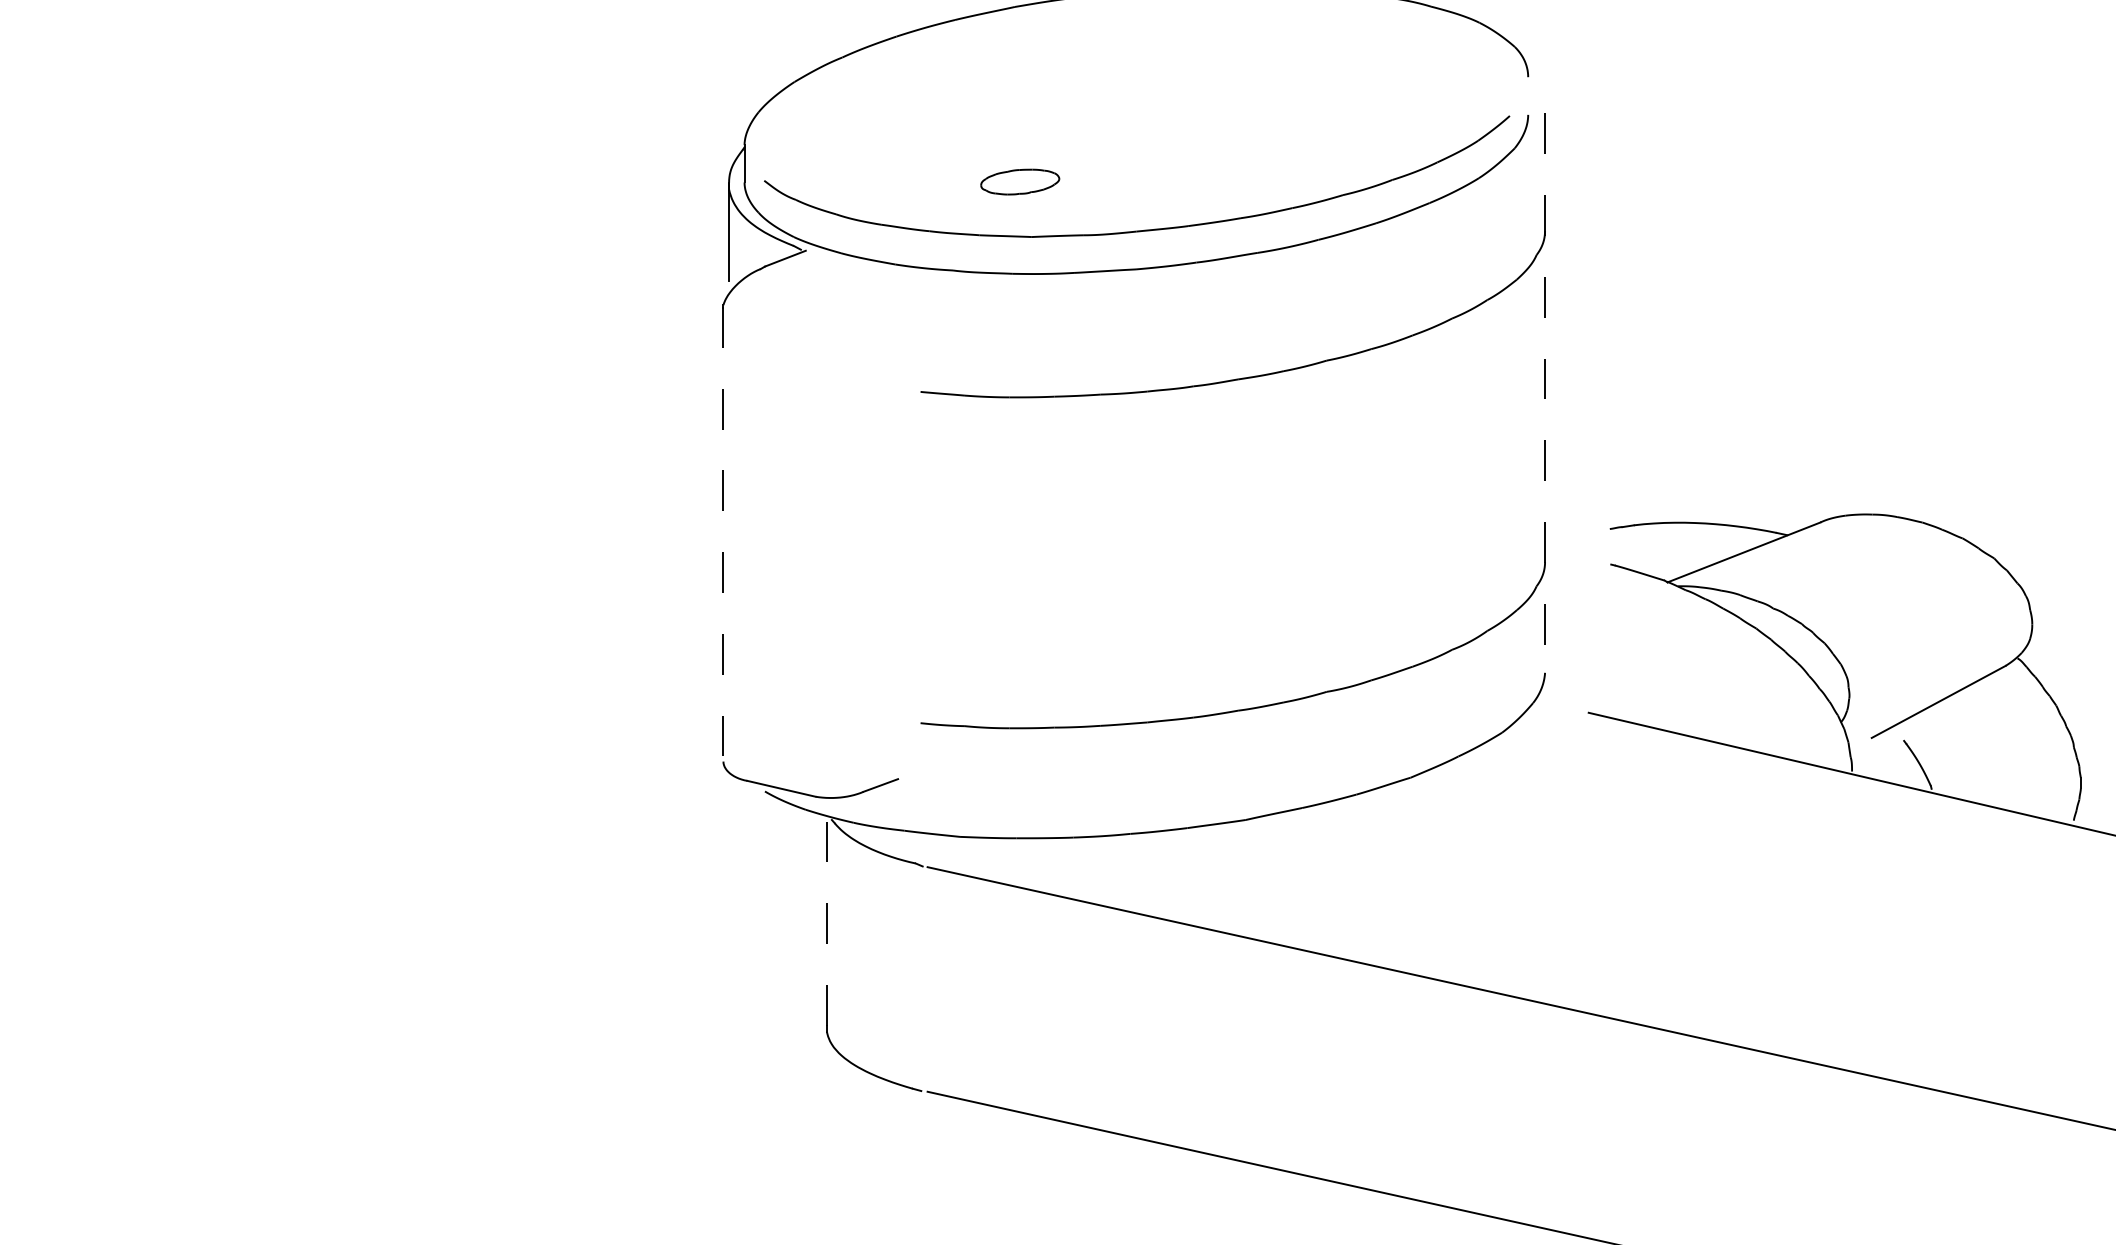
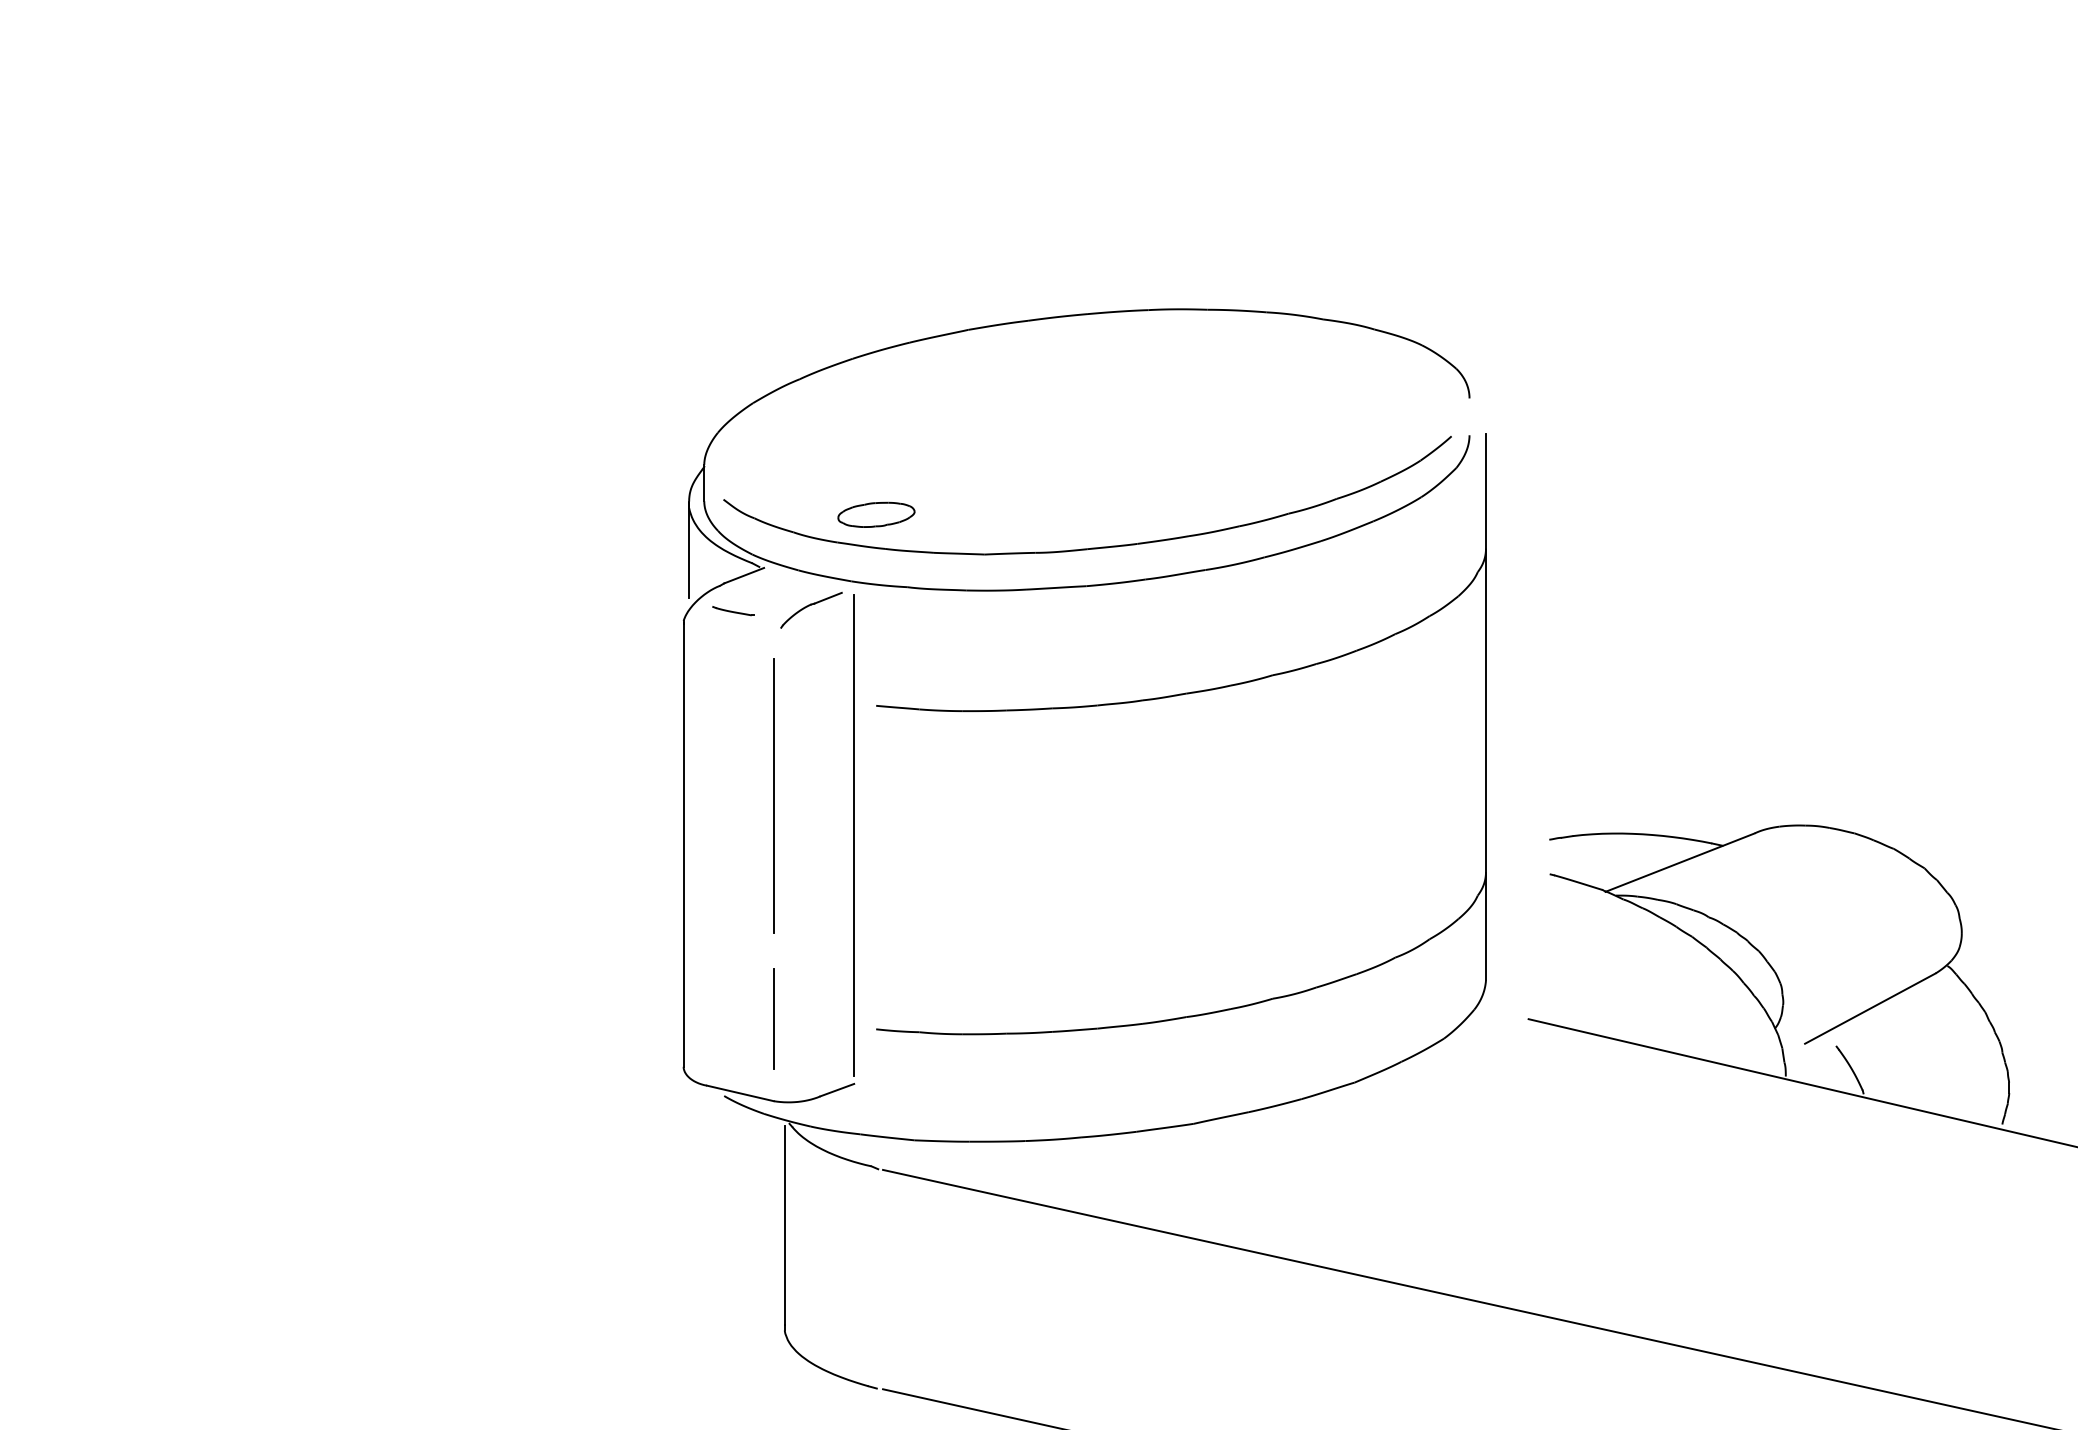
part: (1020, 181) -> (876, 514), moved
part: (854, 293) -> (811, 609), added
line: (774, 295) -> (733, 611), added
line: (1545, 393) -> (1486, 707), dashed -> solid
line: (815, 483) -> (773, 795), added
line: (898, 523) -> (854, 834), added
line: (723, 534) -> (683, 845), dashed -> solid
line: (815, 712) -> (773, 1018), added
line: (826, 924) -> (784, 1225), dashed -> solid

